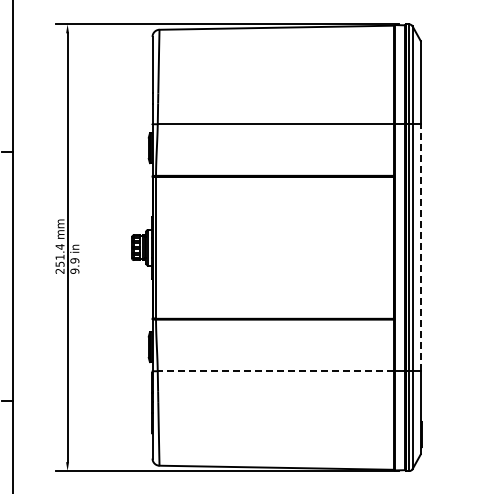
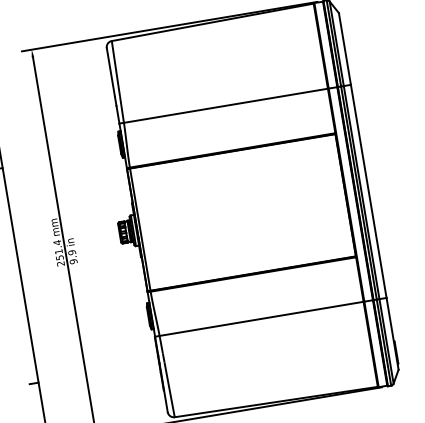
line: (420, 247) -> (368, 191), dashed -> solid
line: (275, 371) -> (261, 319), dashed -> solid

